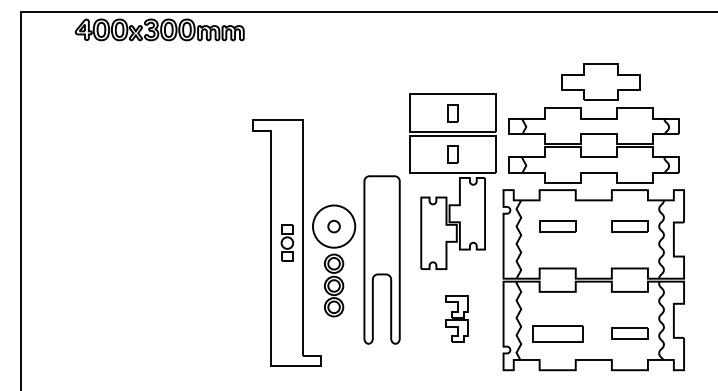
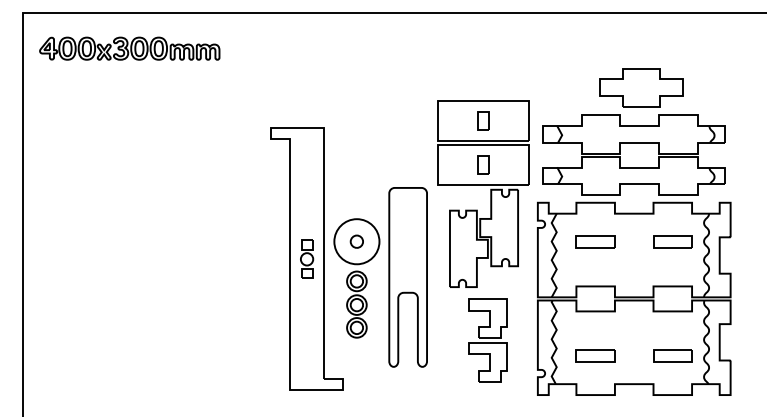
part: (159, 29) -> (129, 48), moved
part: (456, 319) -> (487, 340), size x1.67
part: (557, 333) -> (595, 355), size x0.71

